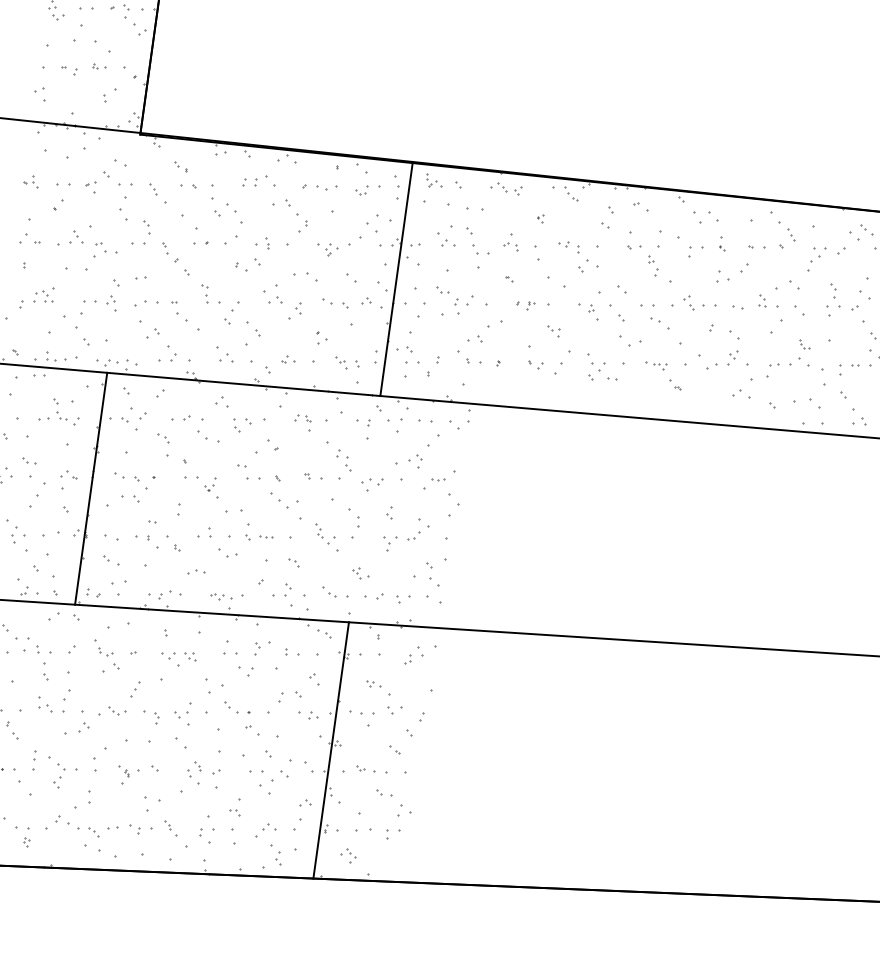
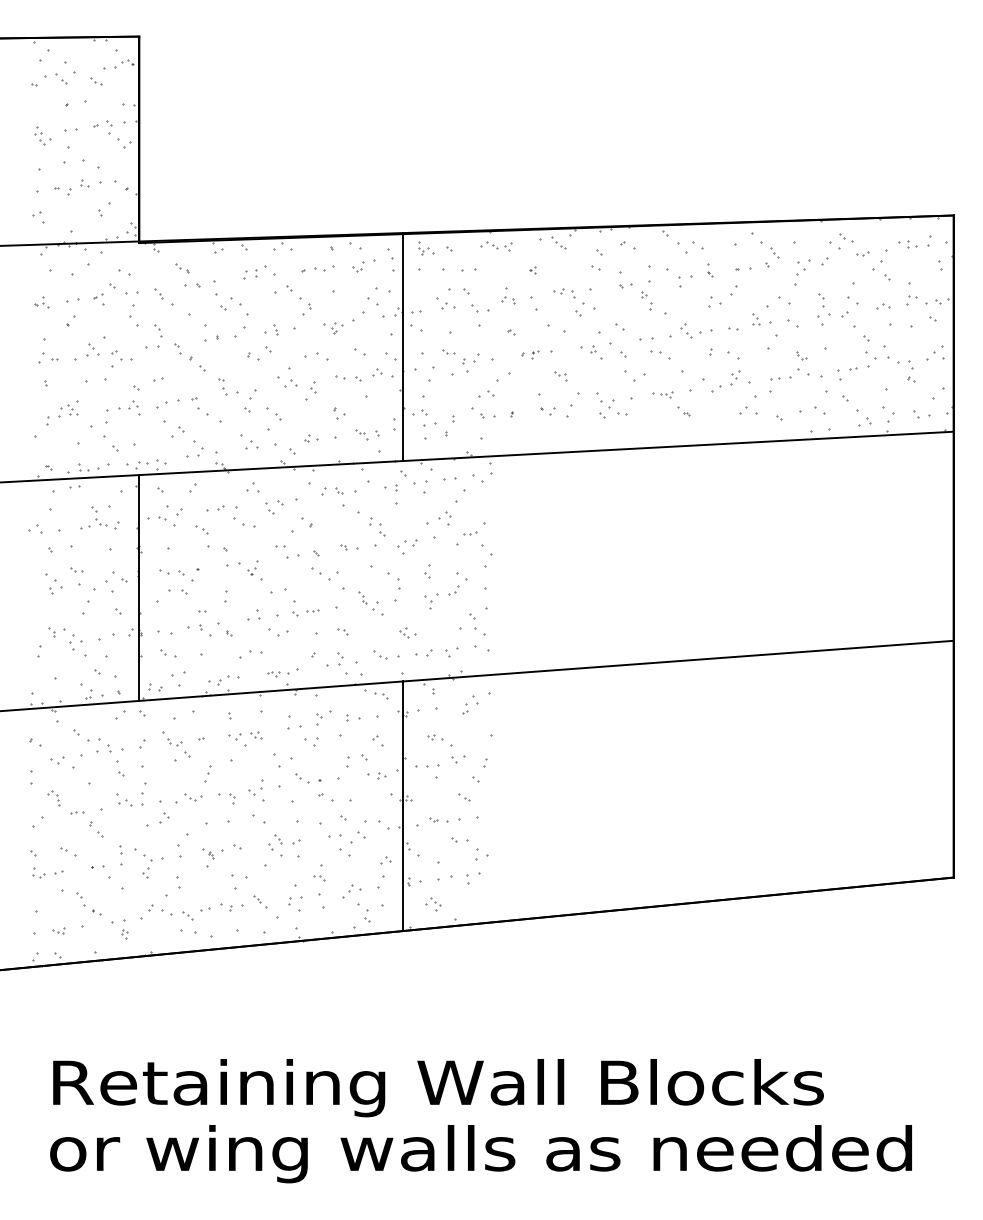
part: (99, 66) -> (91, 183), size x1.6
part: (302, 422) -> (332, 496), size x1.4
part: (69, 474) -> (116, 577), size x1.4
part: (195, 572) -> (250, 654), size x1.4

